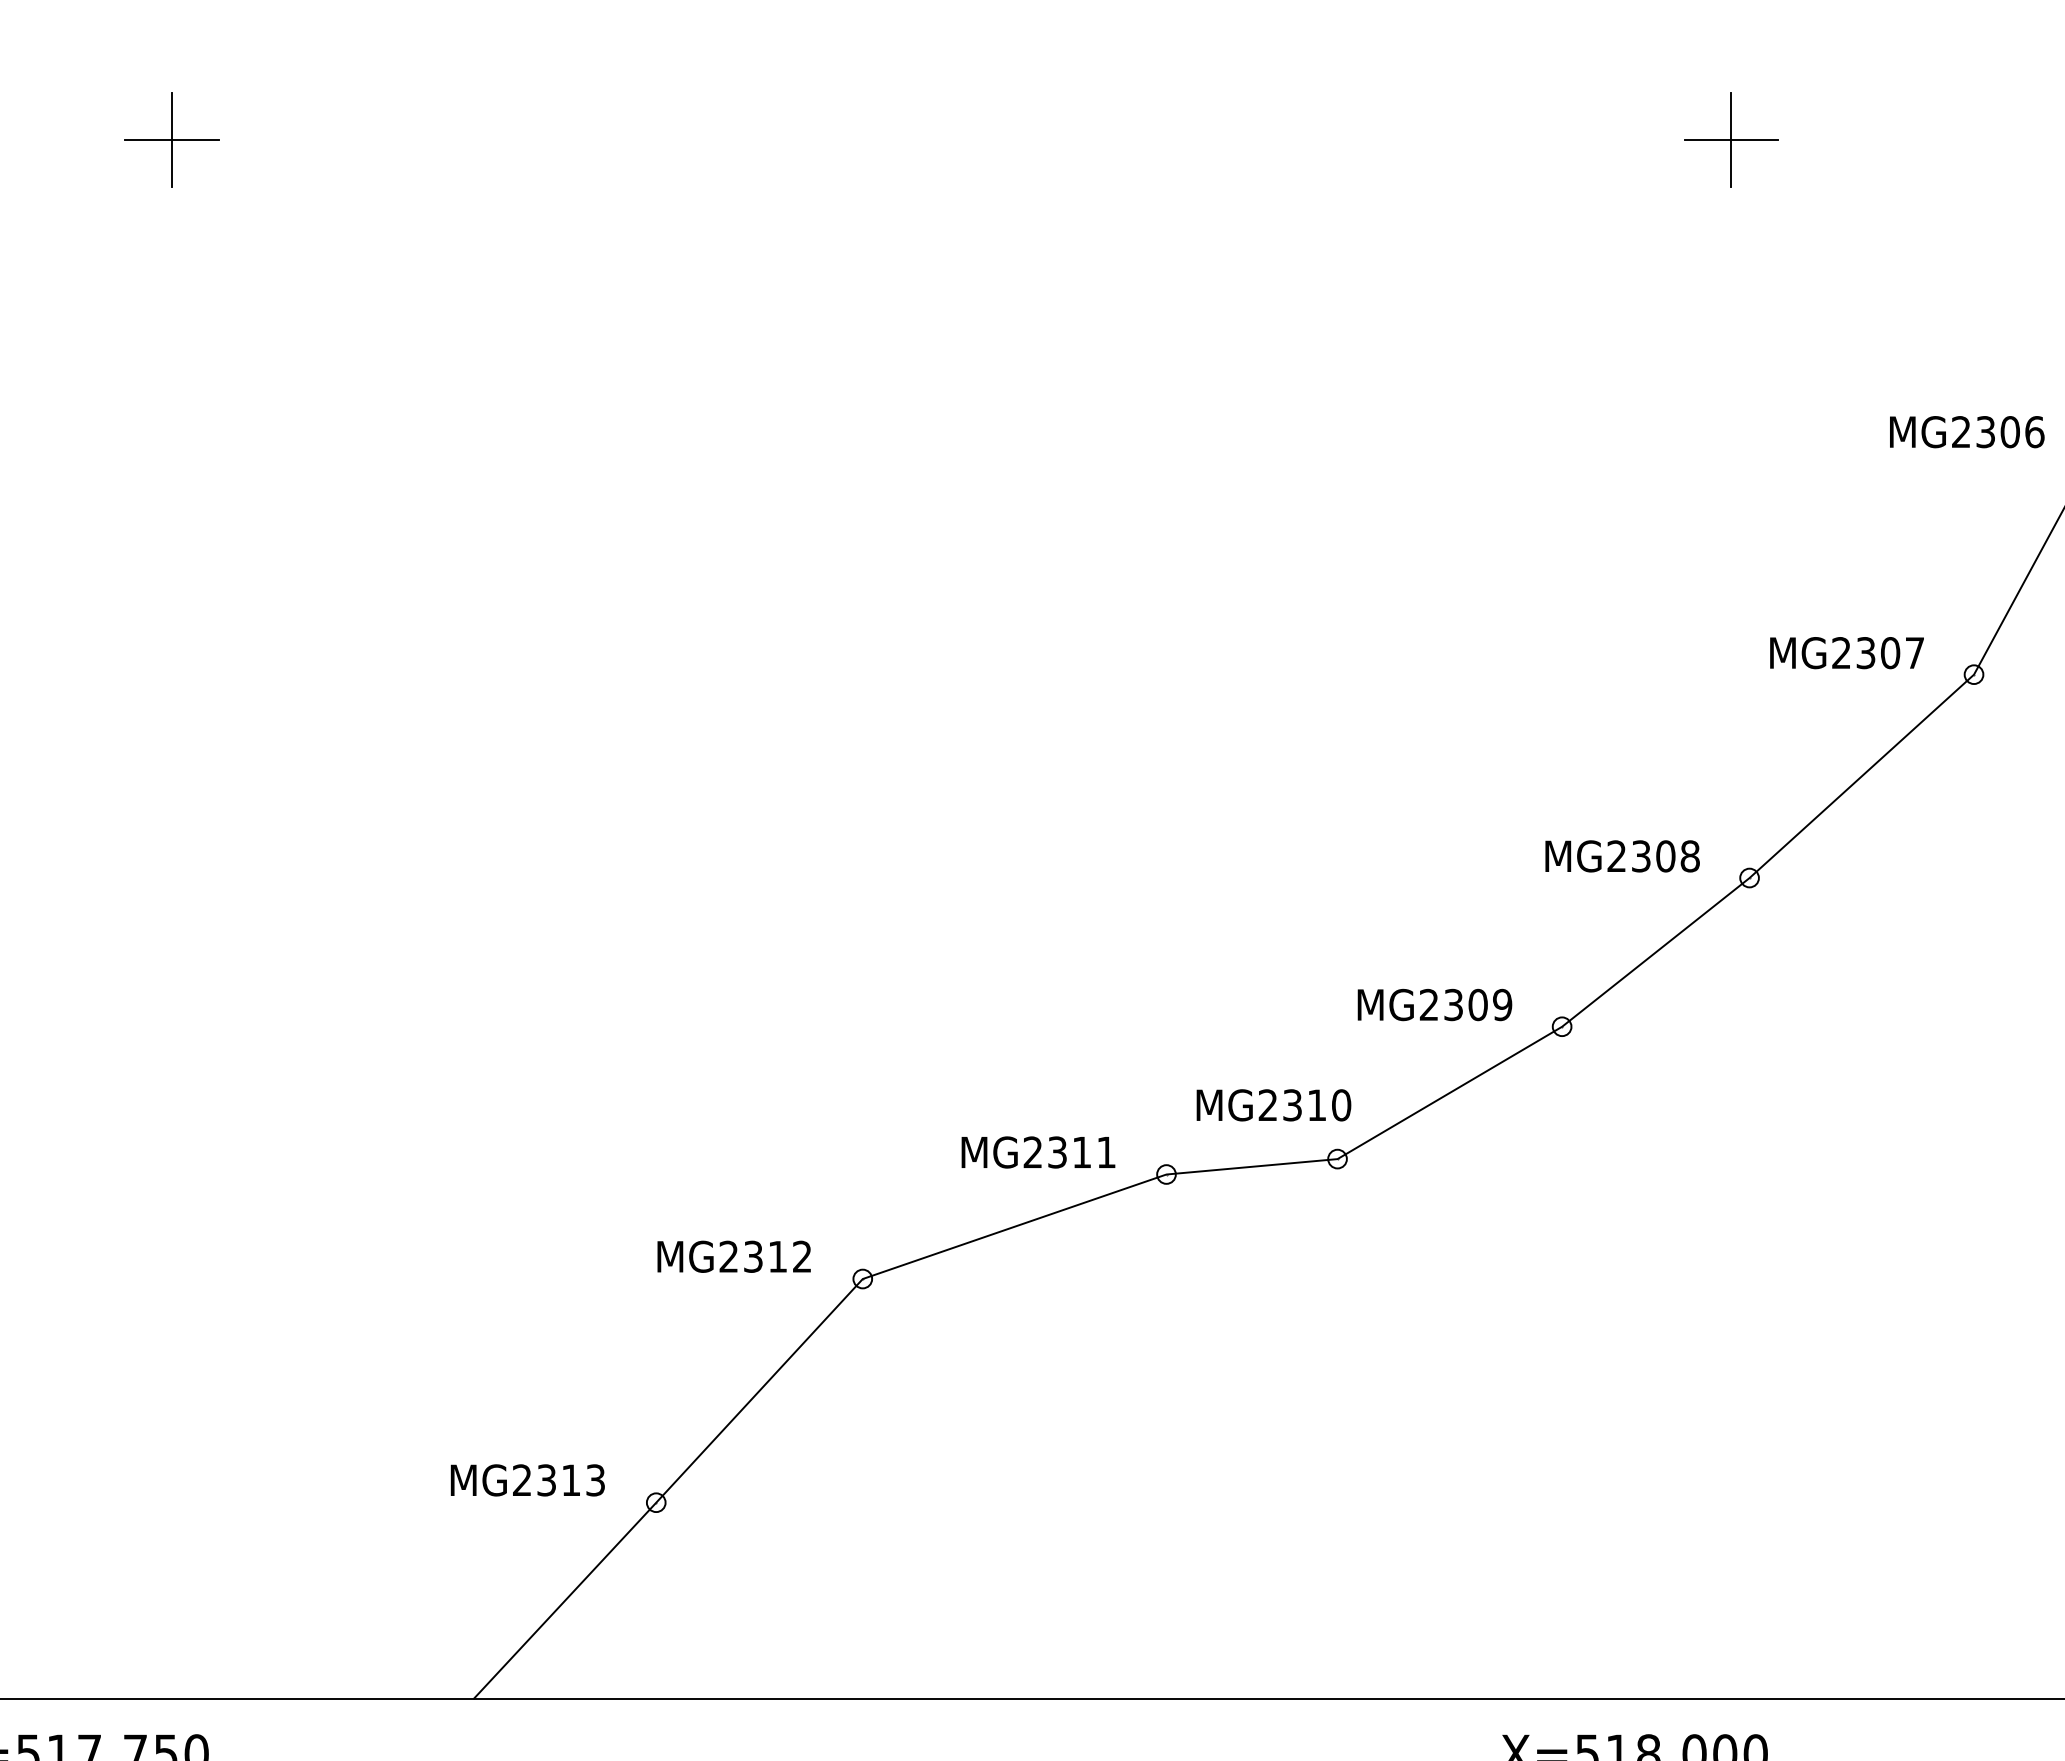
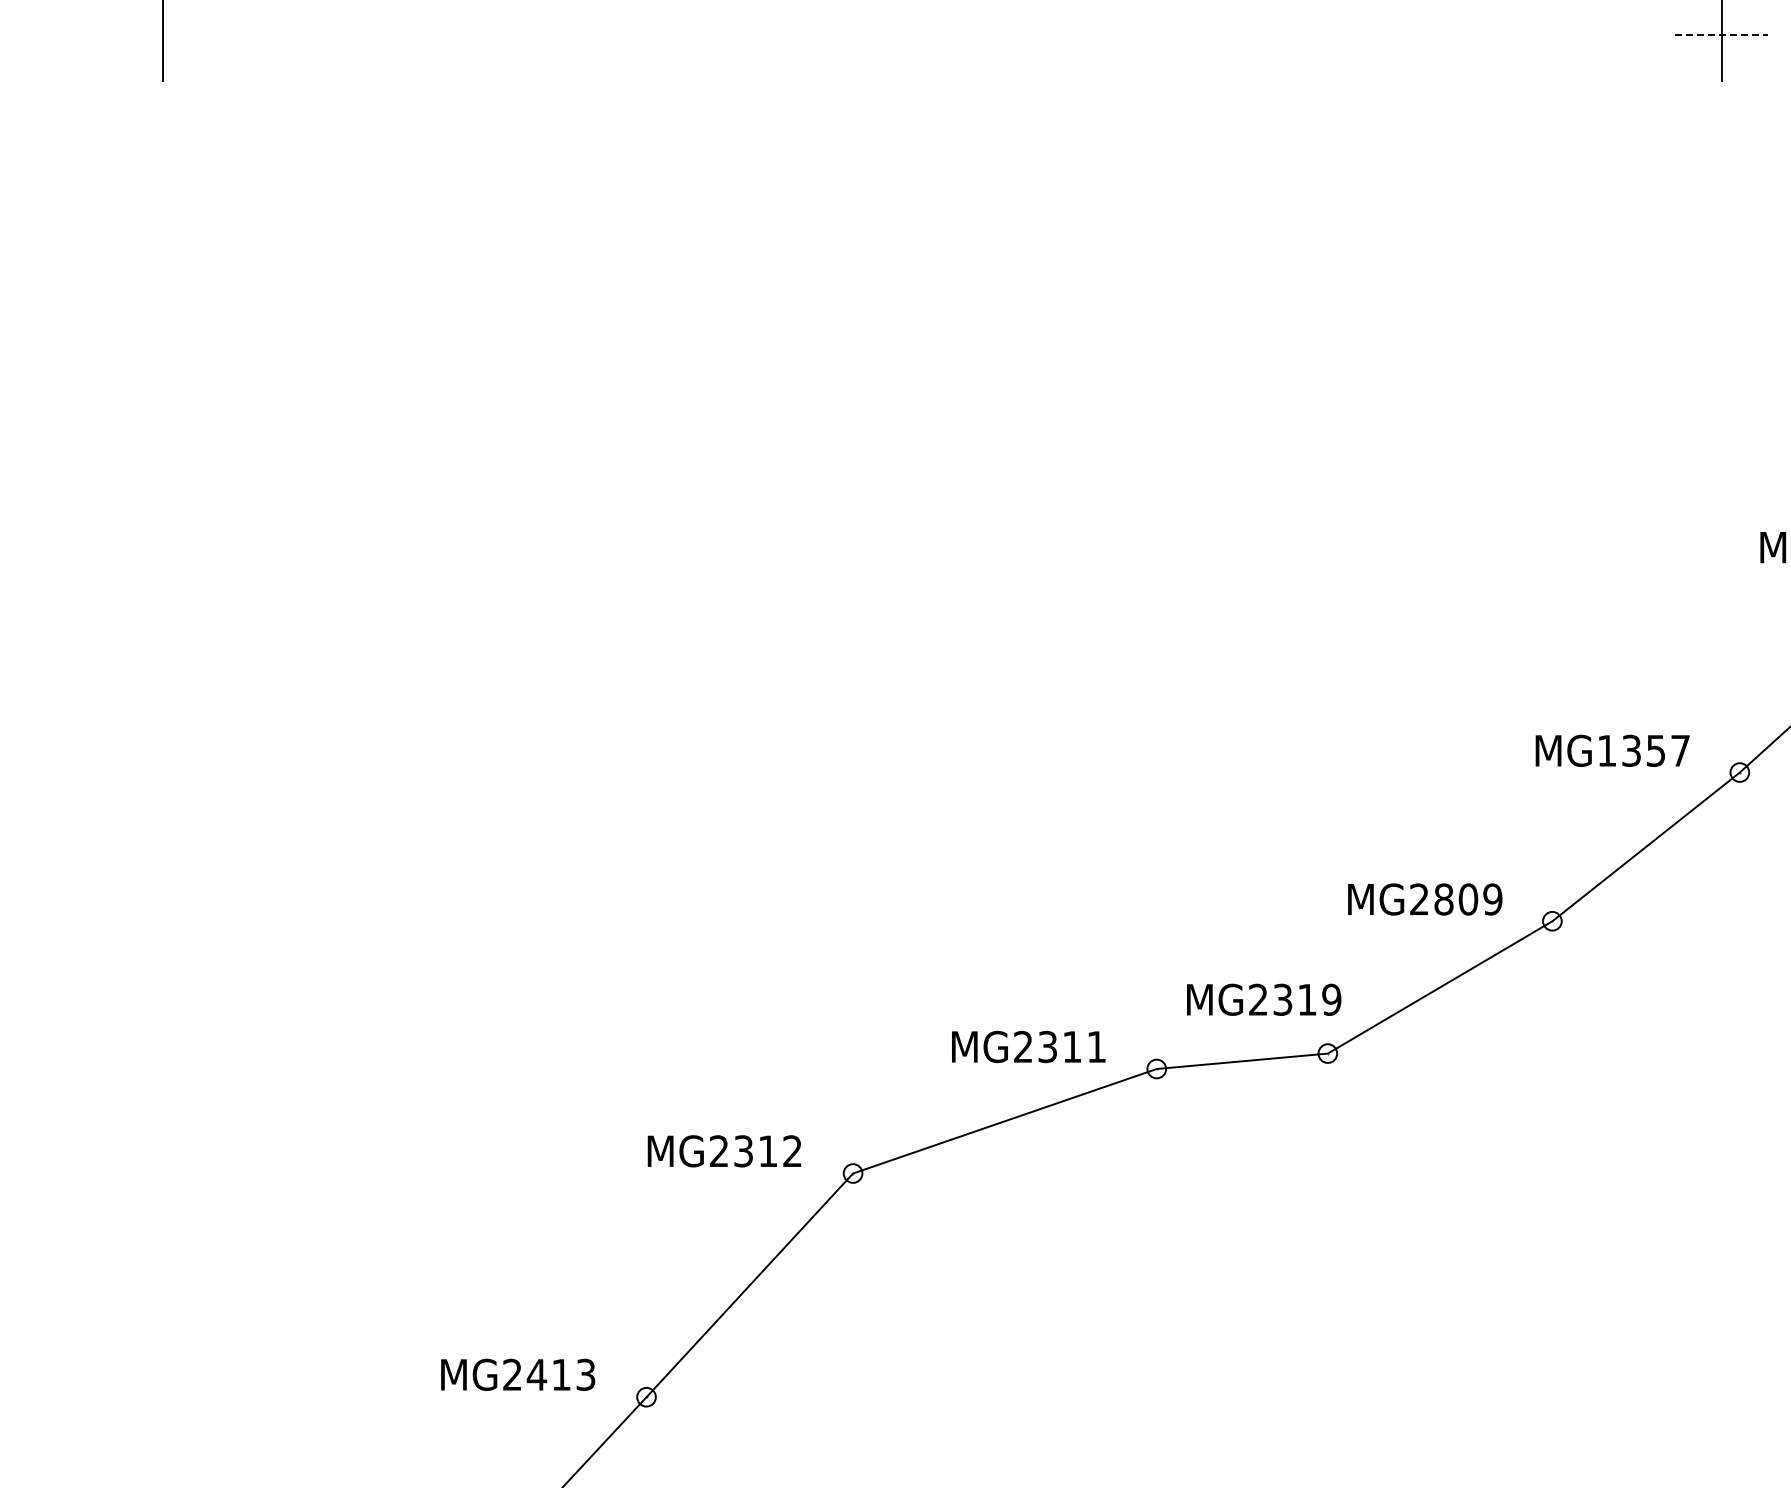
line: (172, 140) -> (162, 35), removed
line: (1731, 140) -> (1721, 35), solid -> dashed
text: (1653, 856) -> (1643, 751), MG2308 -> MG1357
text: (1453, 1005) -> (1443, 900), MG2309 -> MG2809
text: (1341, 1105) -> (1331, 1000), MG2310 -> MG2319
text: (546, 1480) -> (536, 1375), MG2313 -> MG2413

